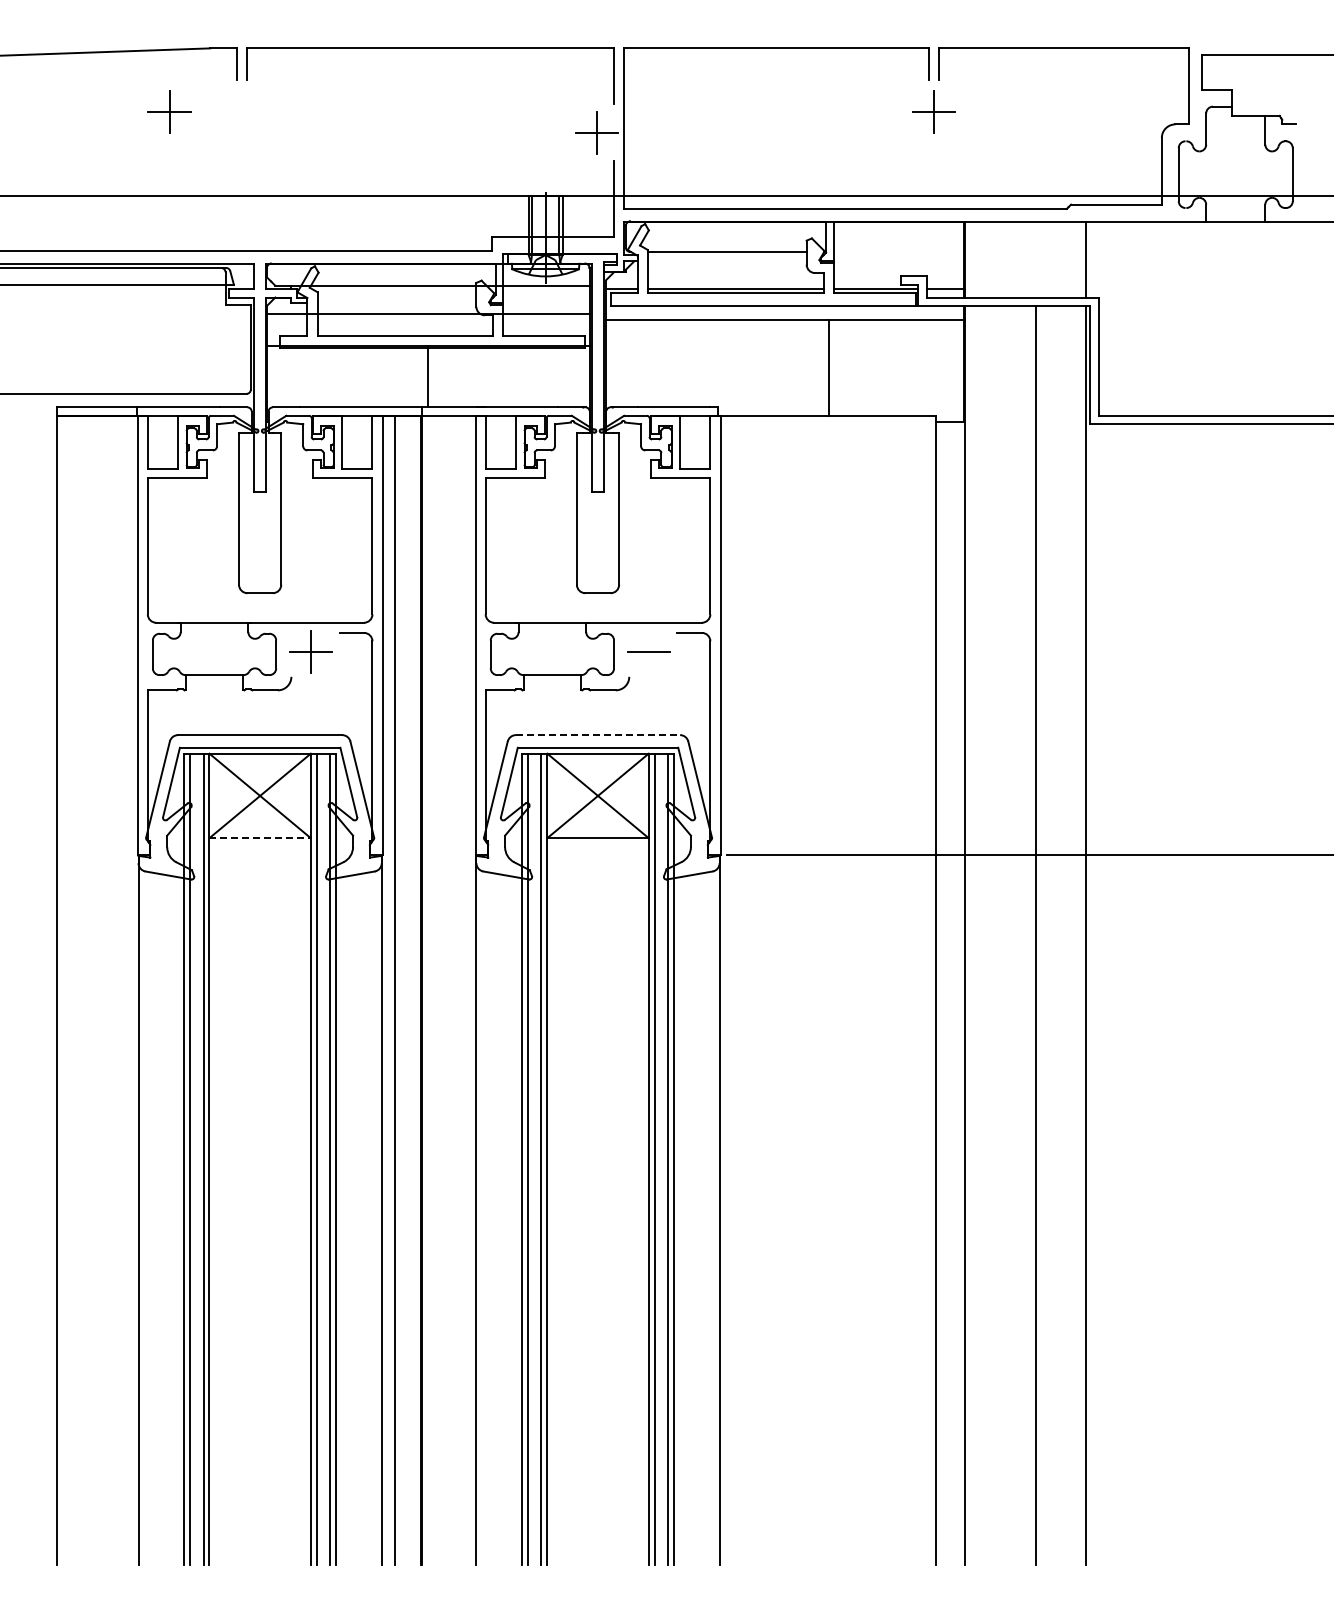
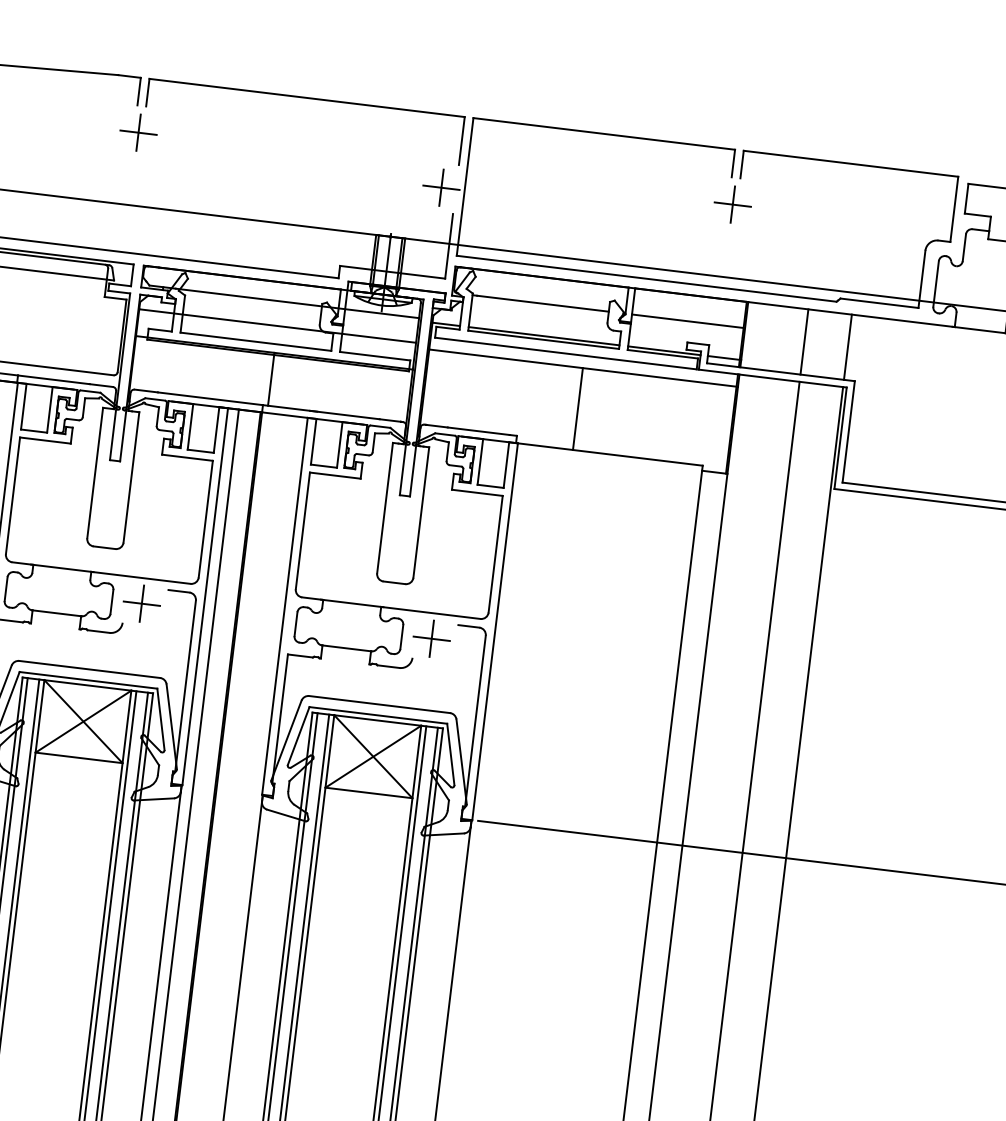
part: (169, 111) -> (138, 132), moved
line: (898, 251) -> (687, 320), added
line: (1035, 259) -> (804, 341), added
line: (828, 367) -> (577, 408), moved
line: (648, 652) -> (431, 638), added
line: (598, 735) -> (380, 704), dashed -> solid
line: (260, 838) -> (79, 758), dashed -> solid

